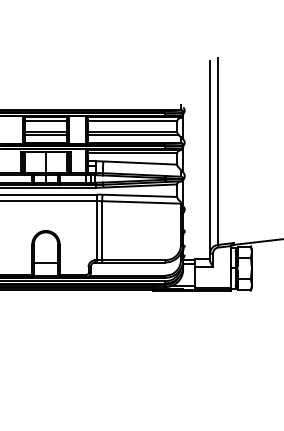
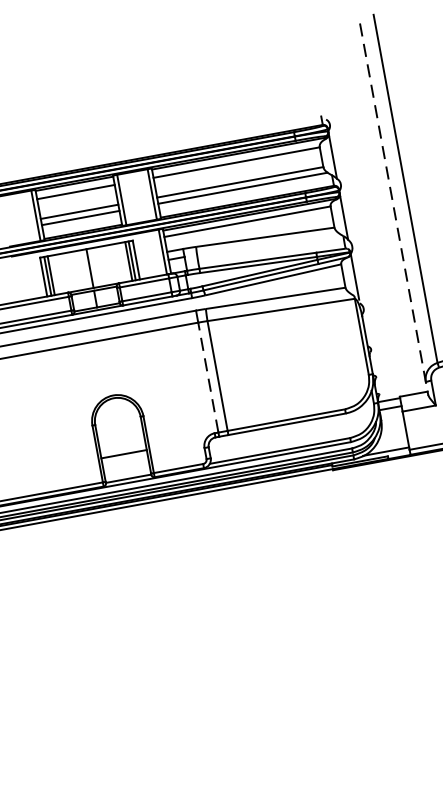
line: (210, 160) -> (394, 208), solid -> dashed
line: (97, 230) -> (208, 377), solid -> dashed

